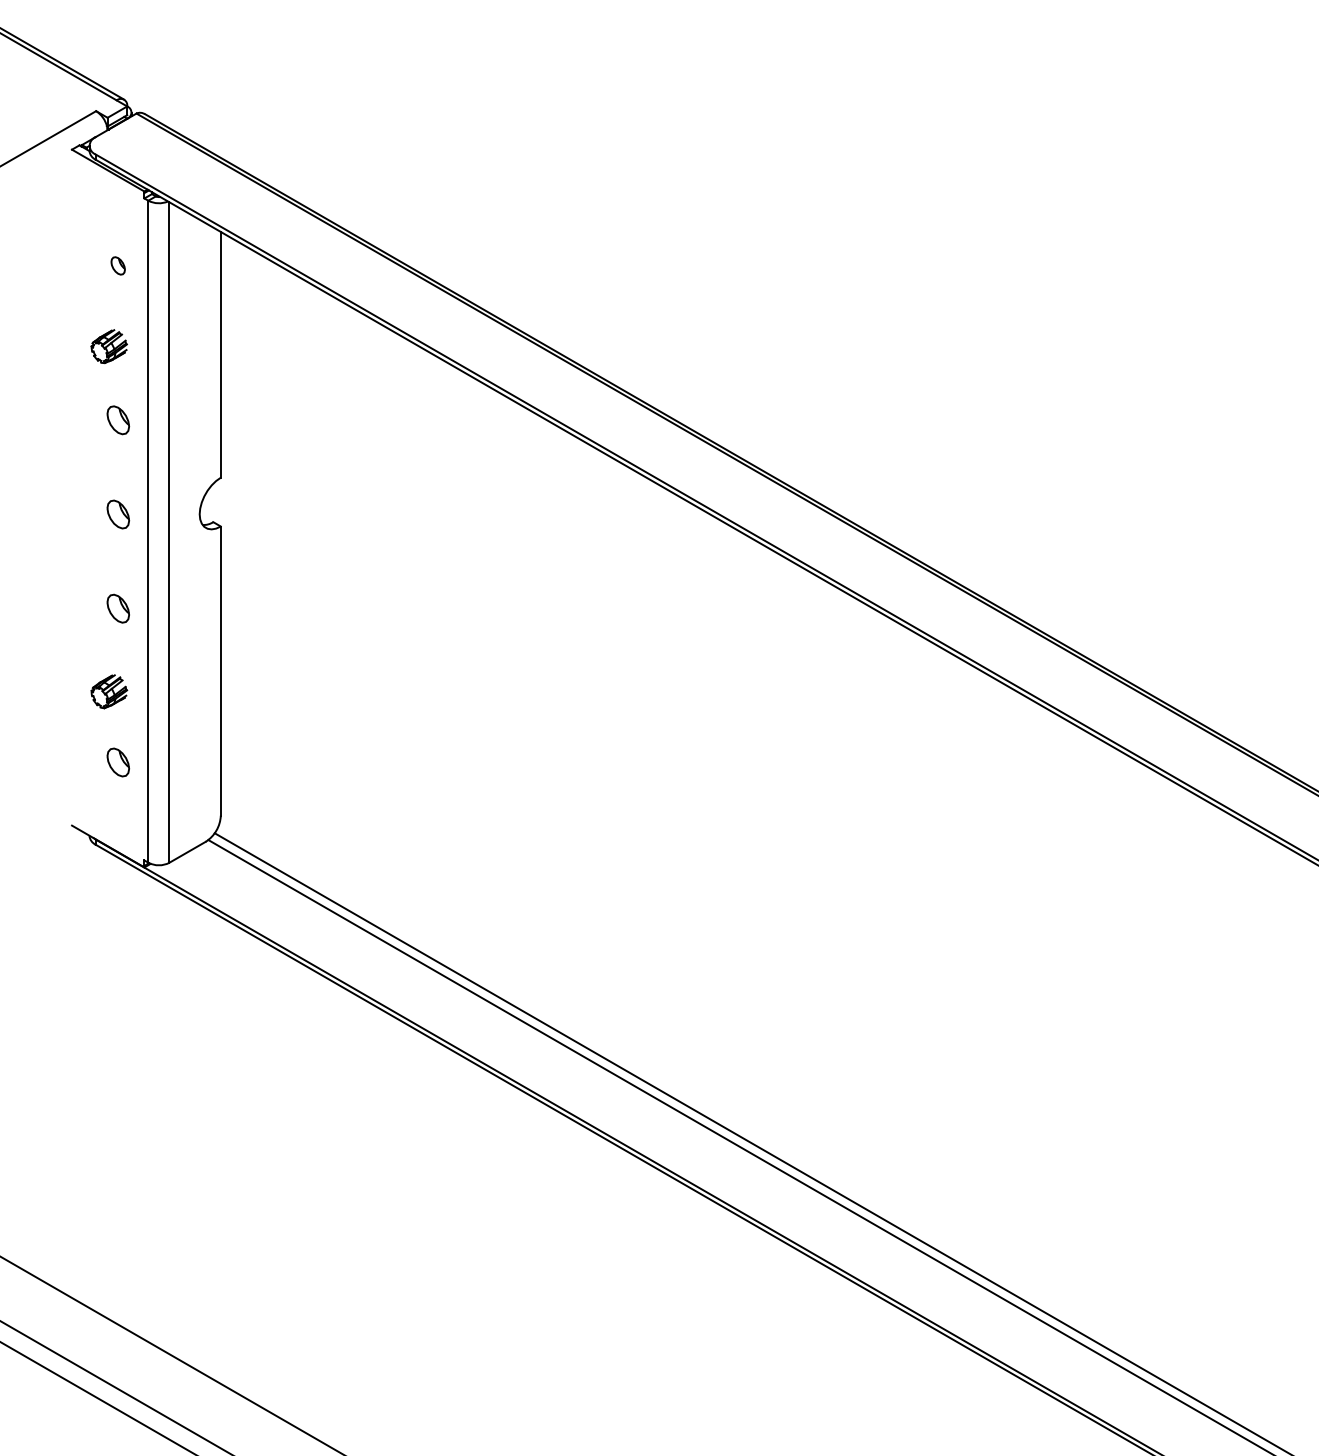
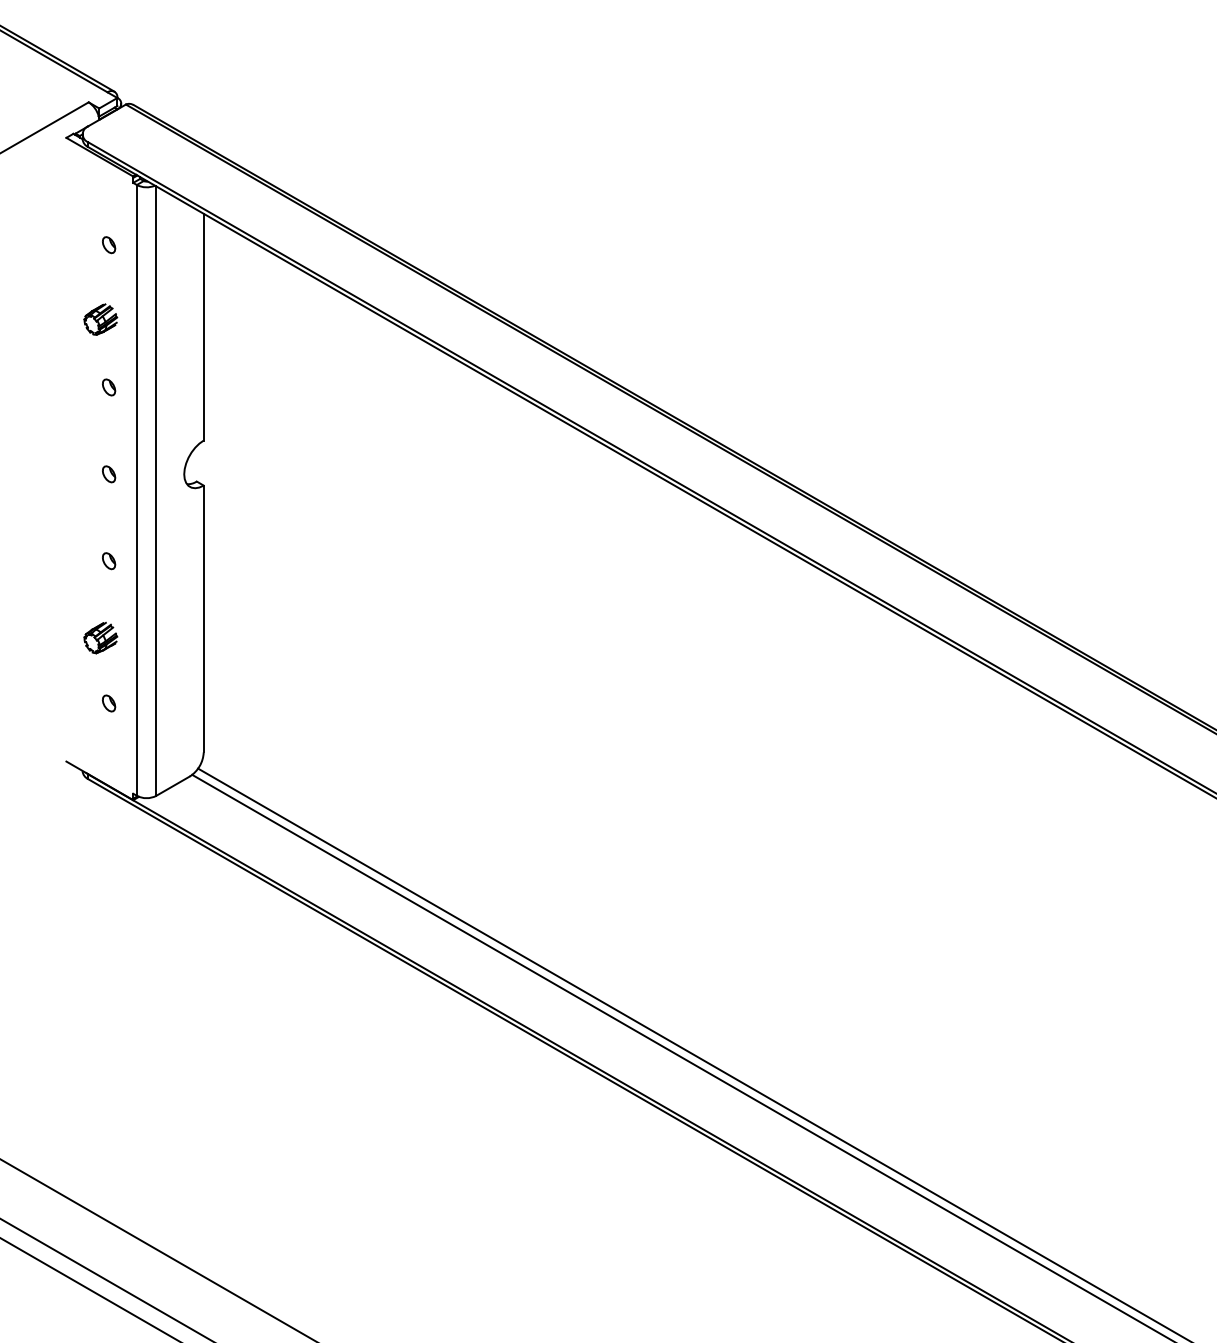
part: (117, 419) -> (108, 386), size x0.62
part: (117, 513) -> (108, 473), size x0.62
part: (117, 607) -> (108, 560), size x0.62
part: (117, 762) -> (108, 703), size x0.62

